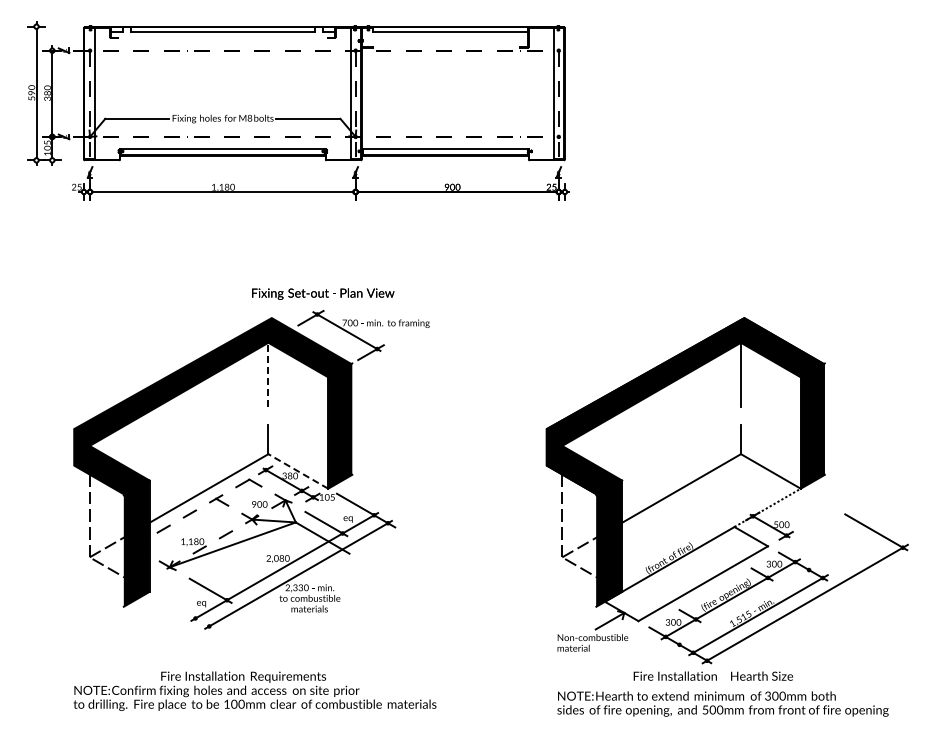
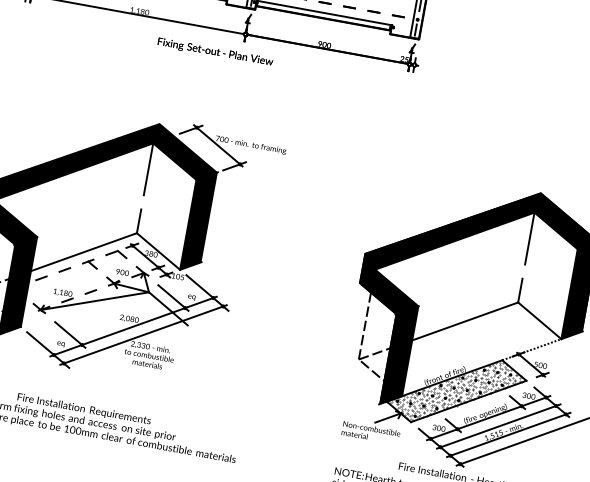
text: (323, 293) -> (215, 51), moved
line: (268, 374) -> (148, 168), dashed -> solid
line: (298, 471) -> (158, 251), dashed -> solid
hatch: (685, 573) -> (455, 390), added
line: (744, 607) -> (498, 426), added
line: (187, 613) -> (48, 349), added

